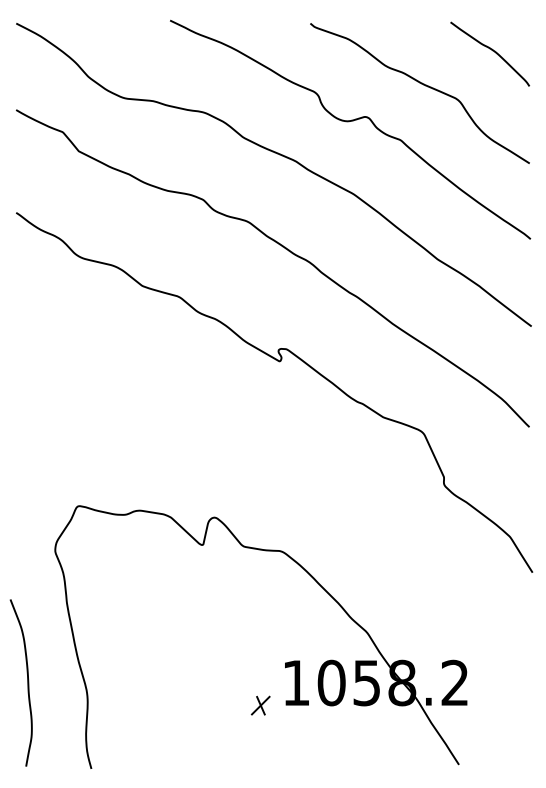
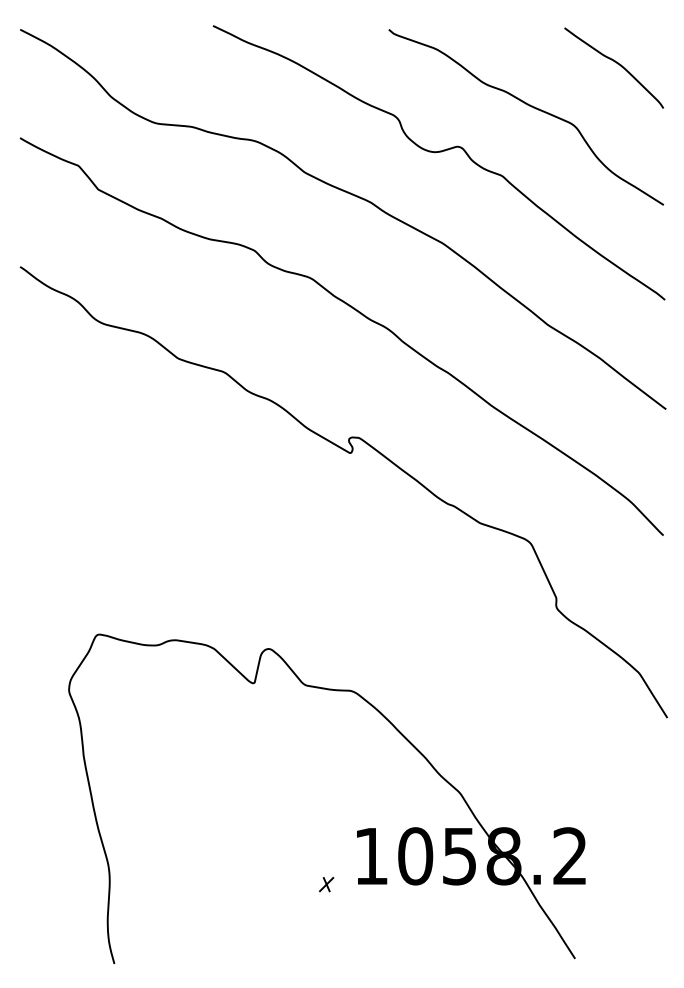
curve: (27, 682) -> (34, 855), removed
part: (260, 705) -> (326, 884), size x0.6

